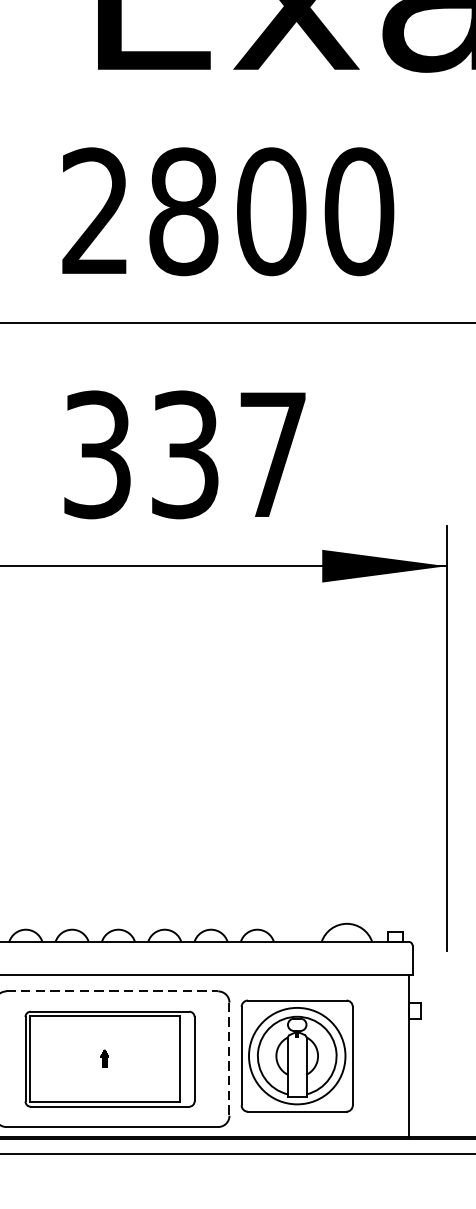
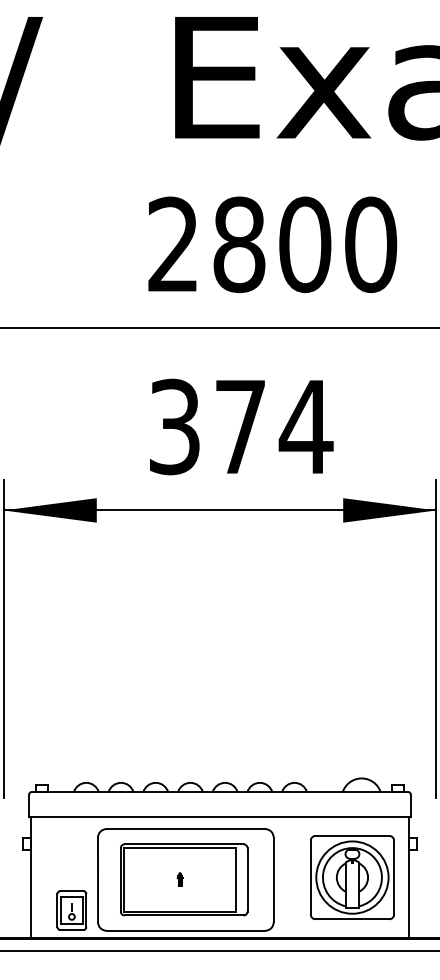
text: (230, 454) -> (274, 426), 337 -> 374
line: (113, 991) -> (186, 829), dashed -> solid
part: (297, 1055) -> (352, 877), moved
line: (229, 1059) -> (273, 880), dashed -> solid

